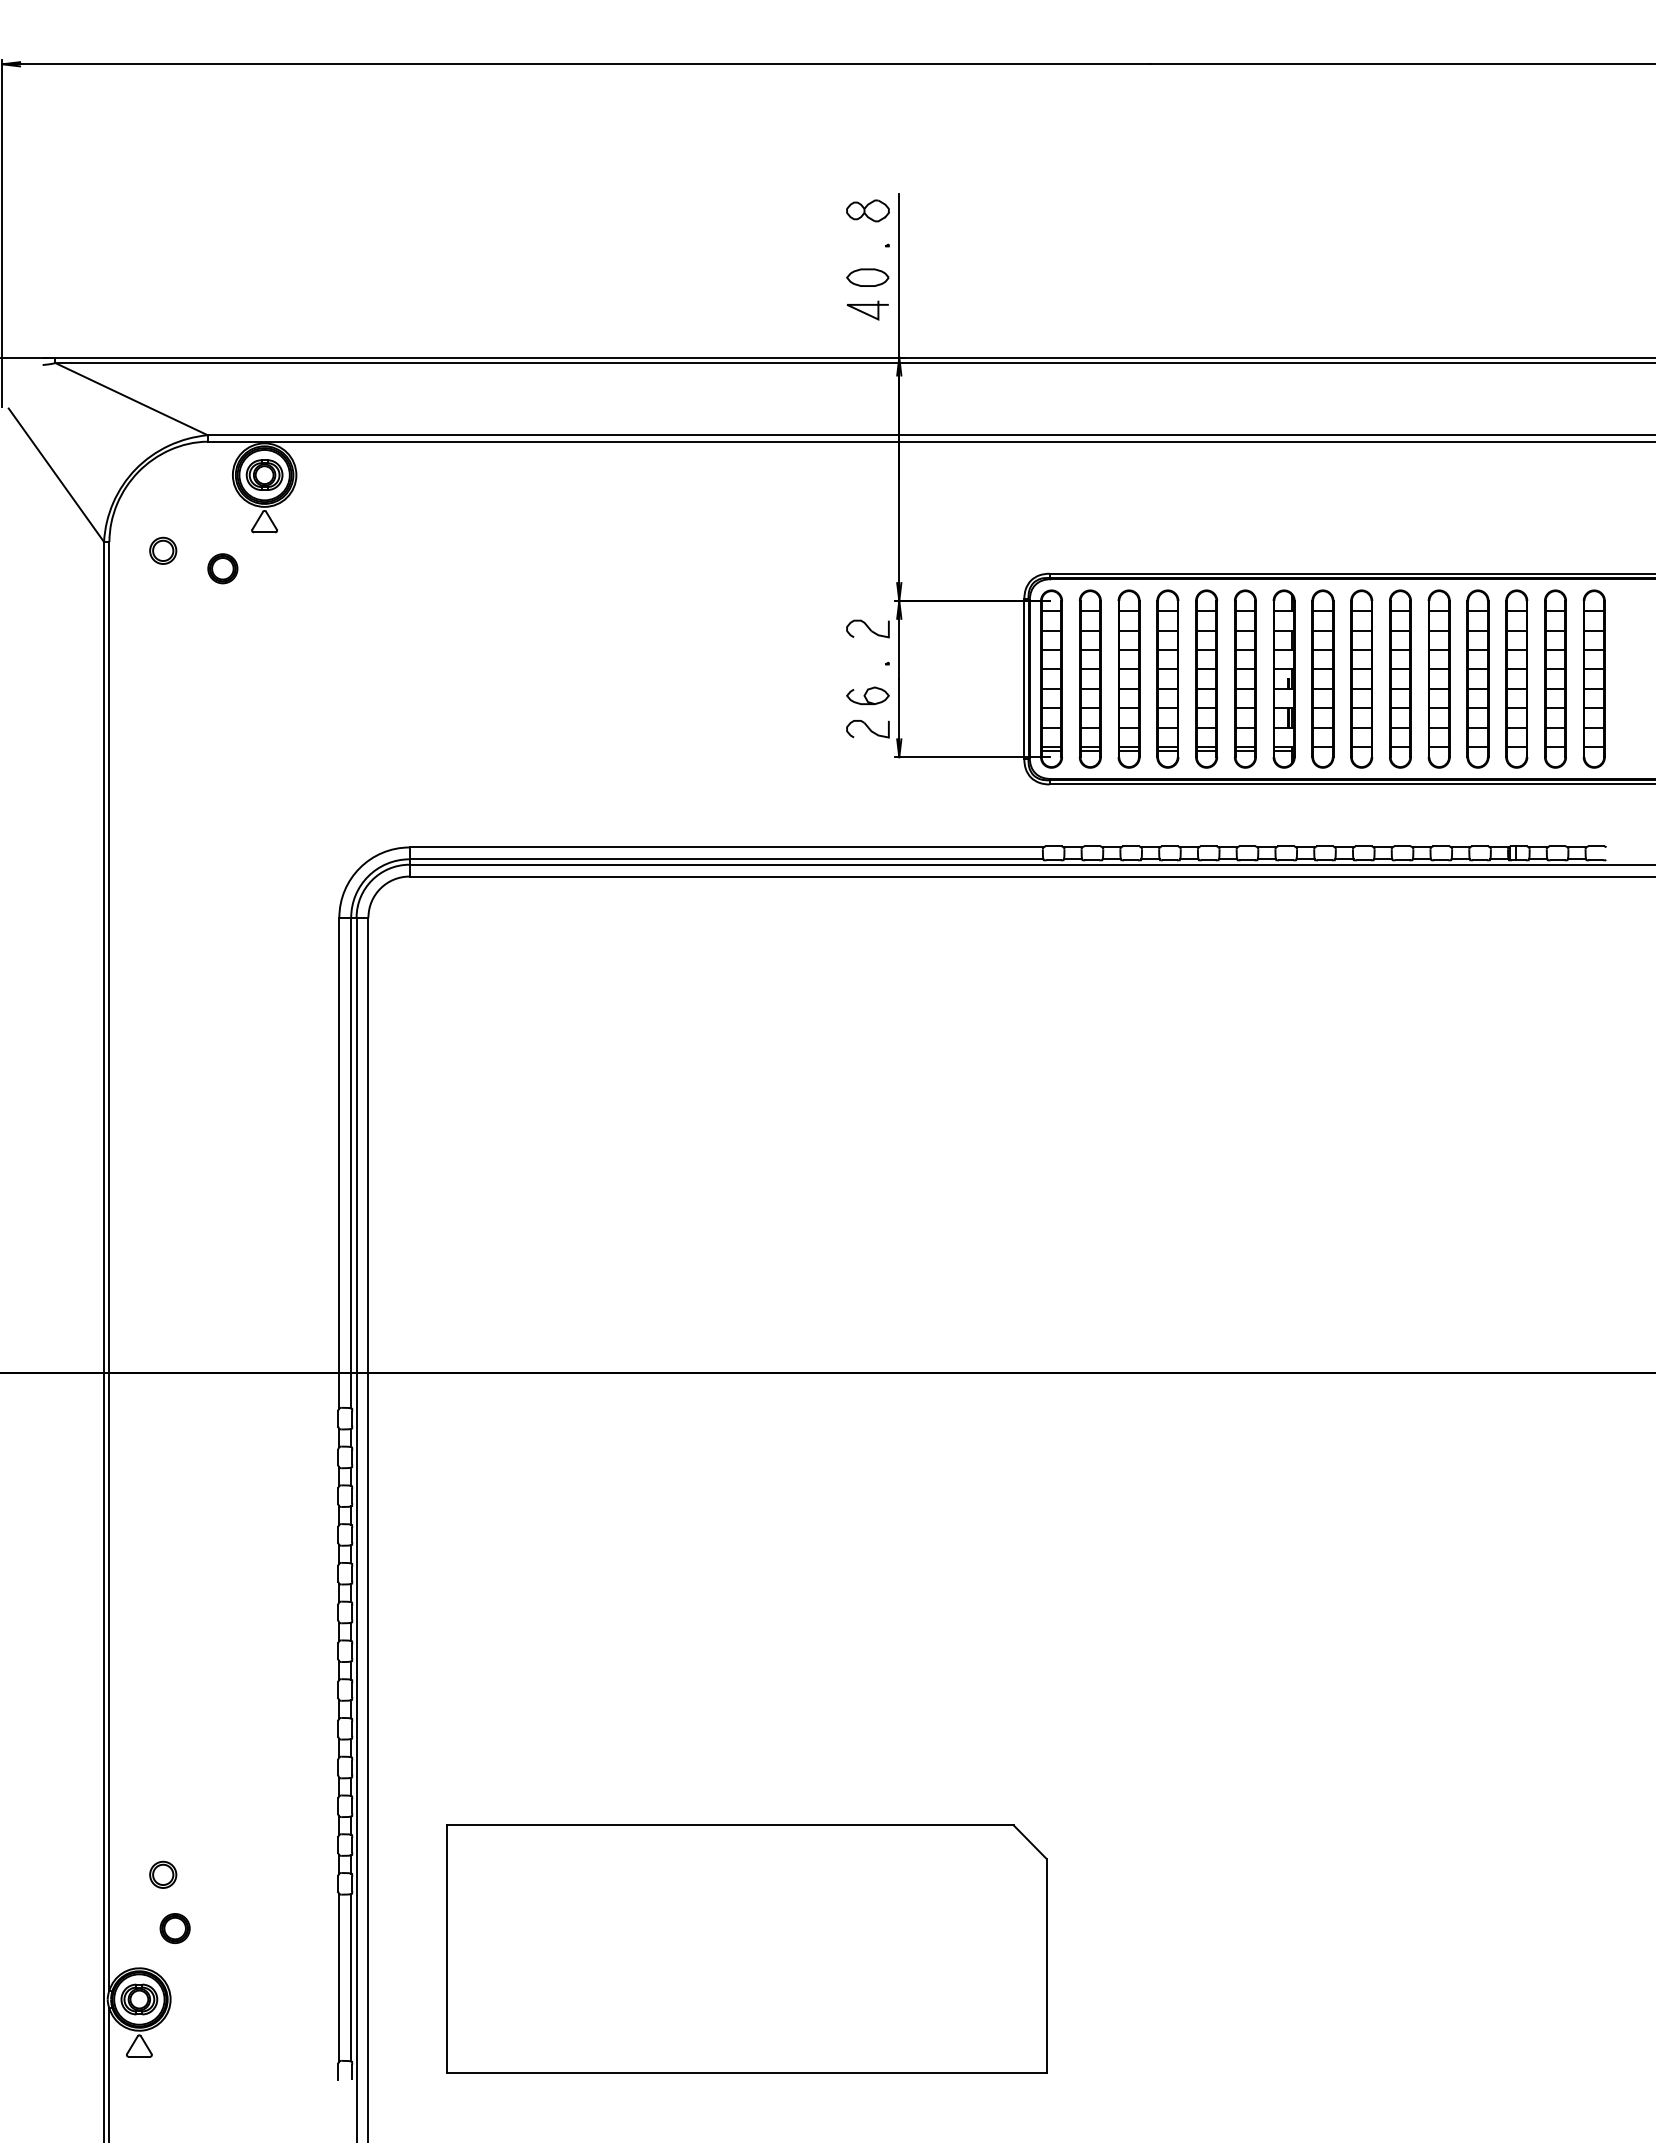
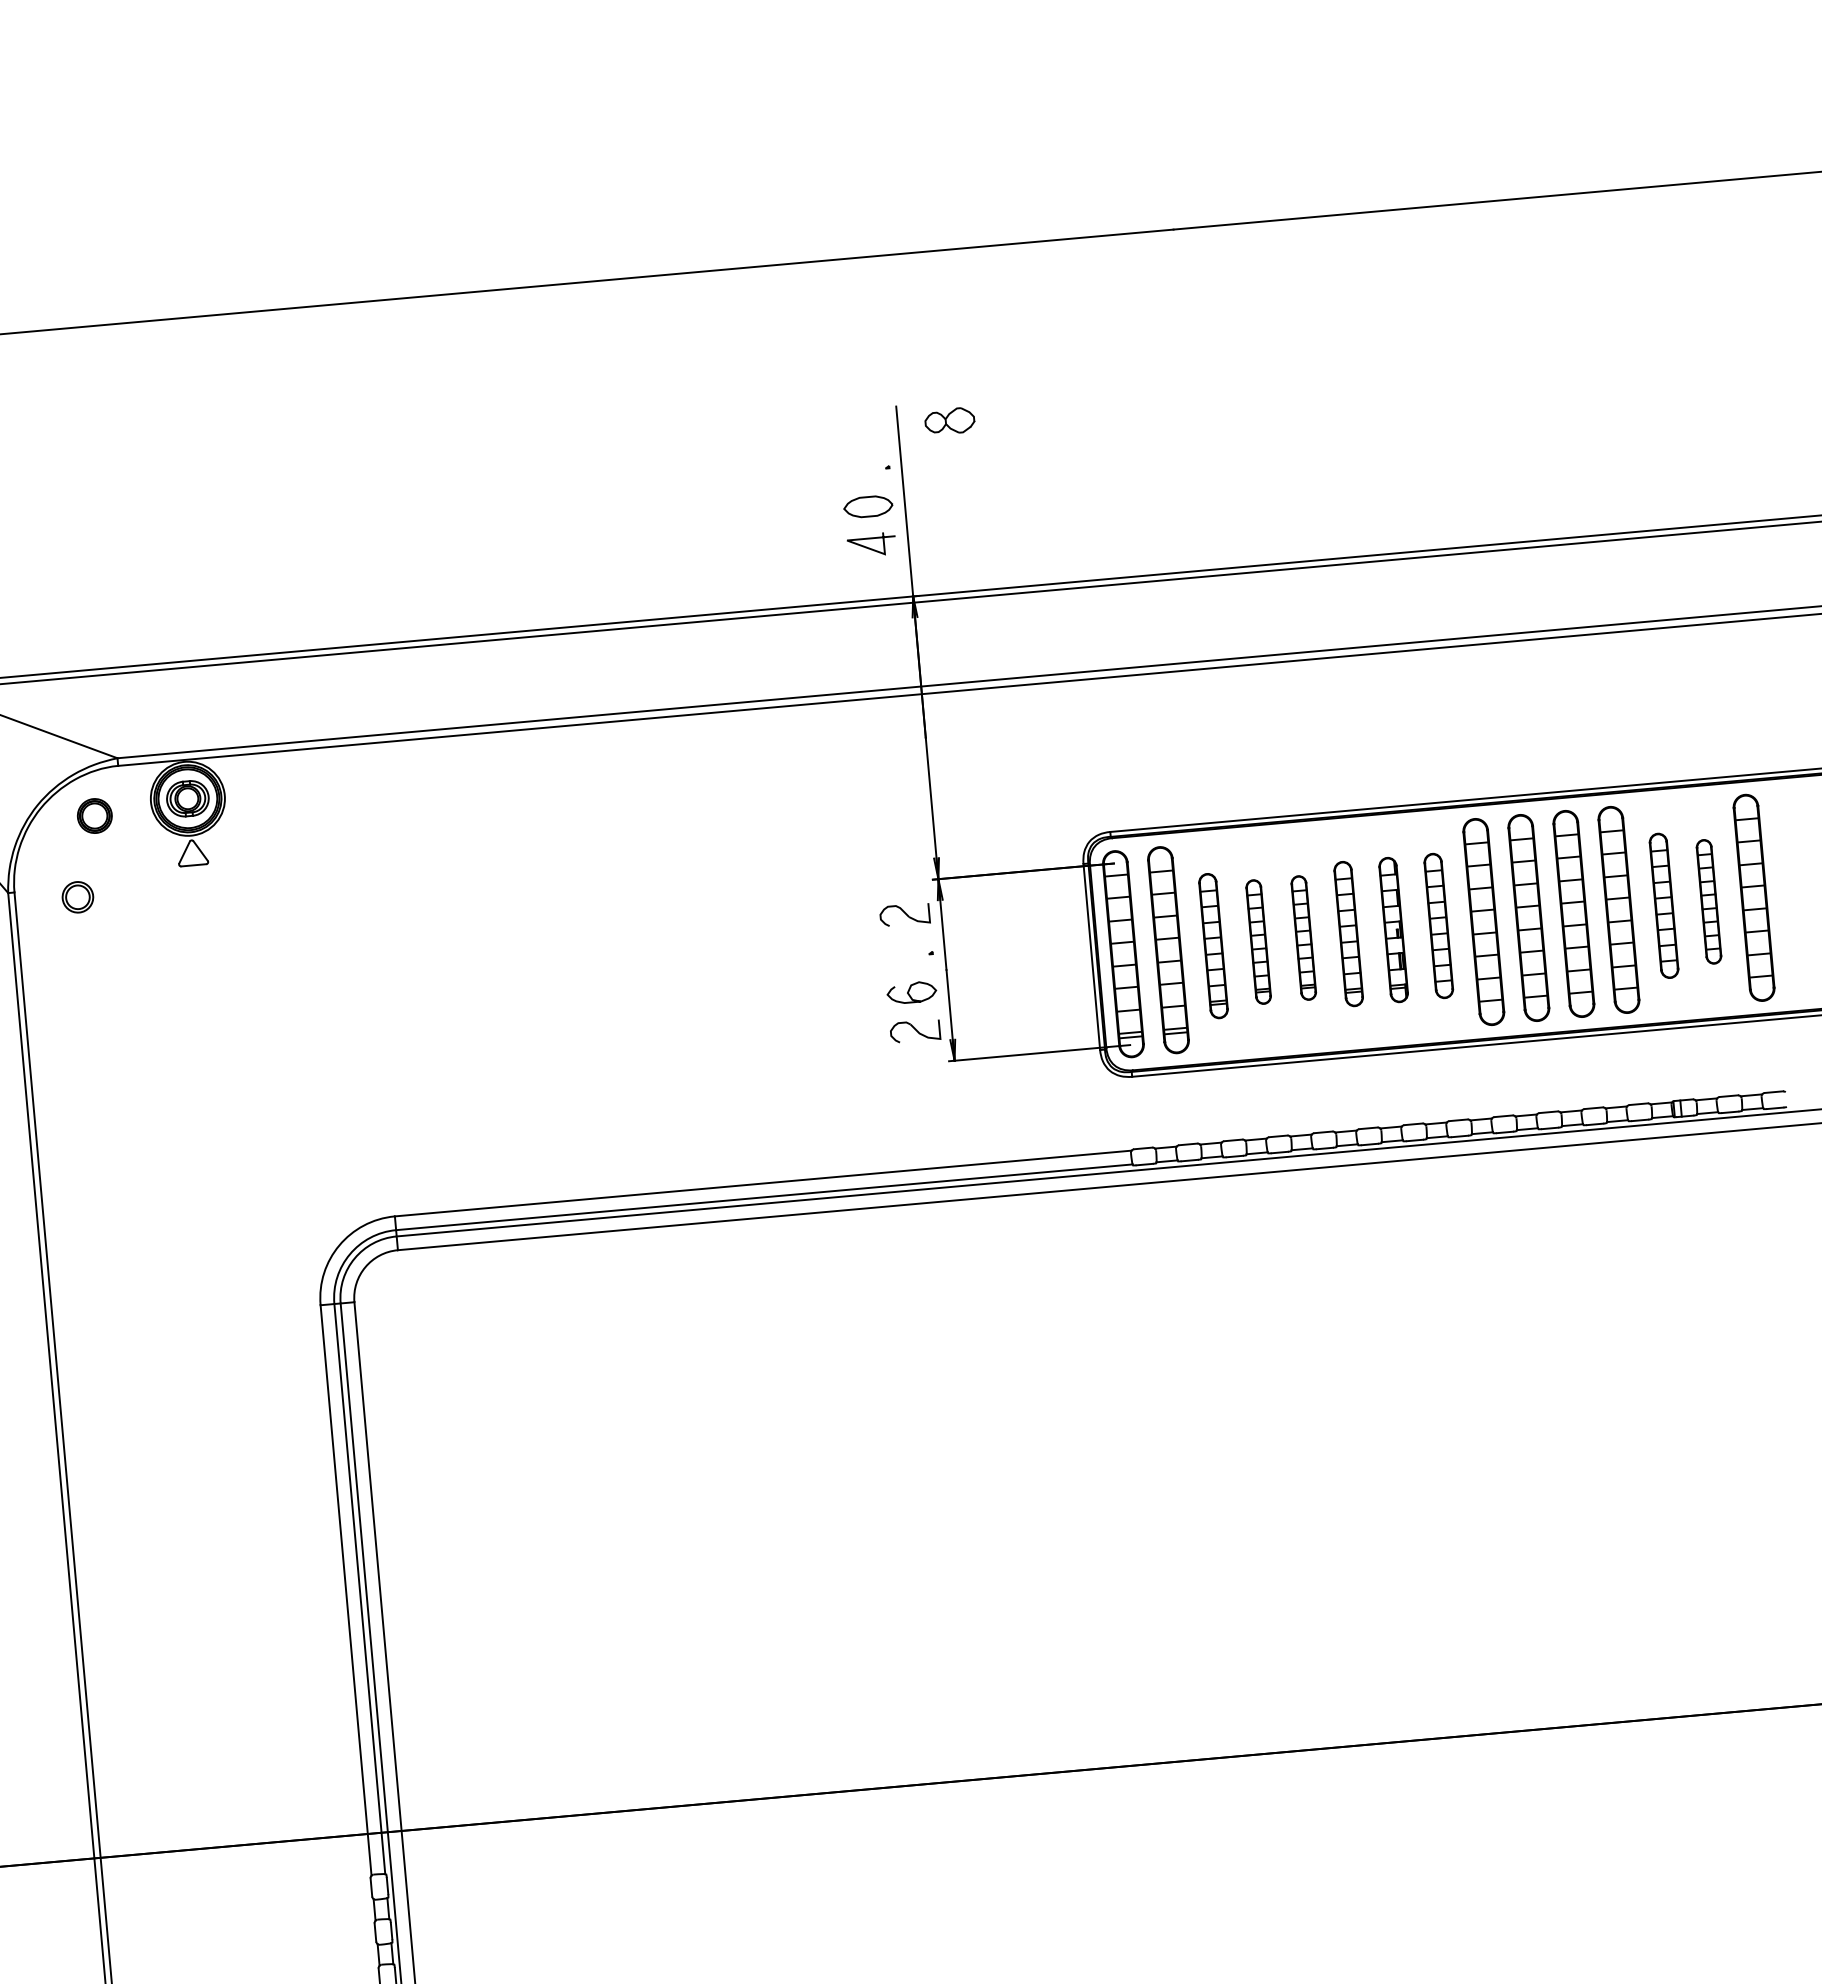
part: (867, 210) -> (949, 420), moved
part: (222, 568) -> (94, 815), moved
part: (1128, 678) -> (1212, 945), size x0.7
part: (1167, 678) -> (1258, 941), size x0.6
part: (1206, 678) -> (1303, 937), size x0.6
part: (1245, 678) -> (1348, 933), size x0.7
part: (1283, 678) -> (1392, 929), size x0.7
part: (1322, 678) -> (1438, 925), size x0.7
part: (1516, 678) -> (1663, 905), size x0.7
part: (1555, 678) -> (1708, 901), size x0.6

